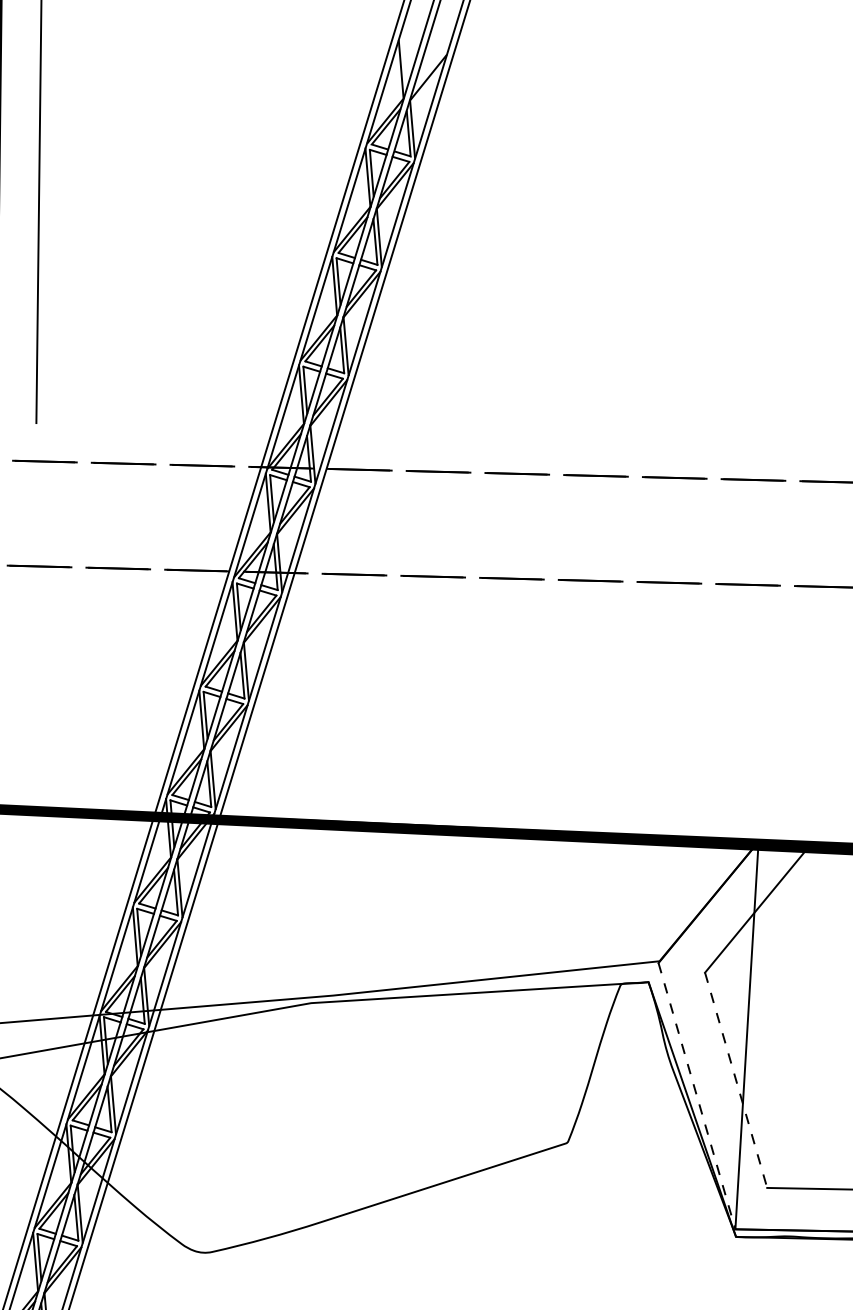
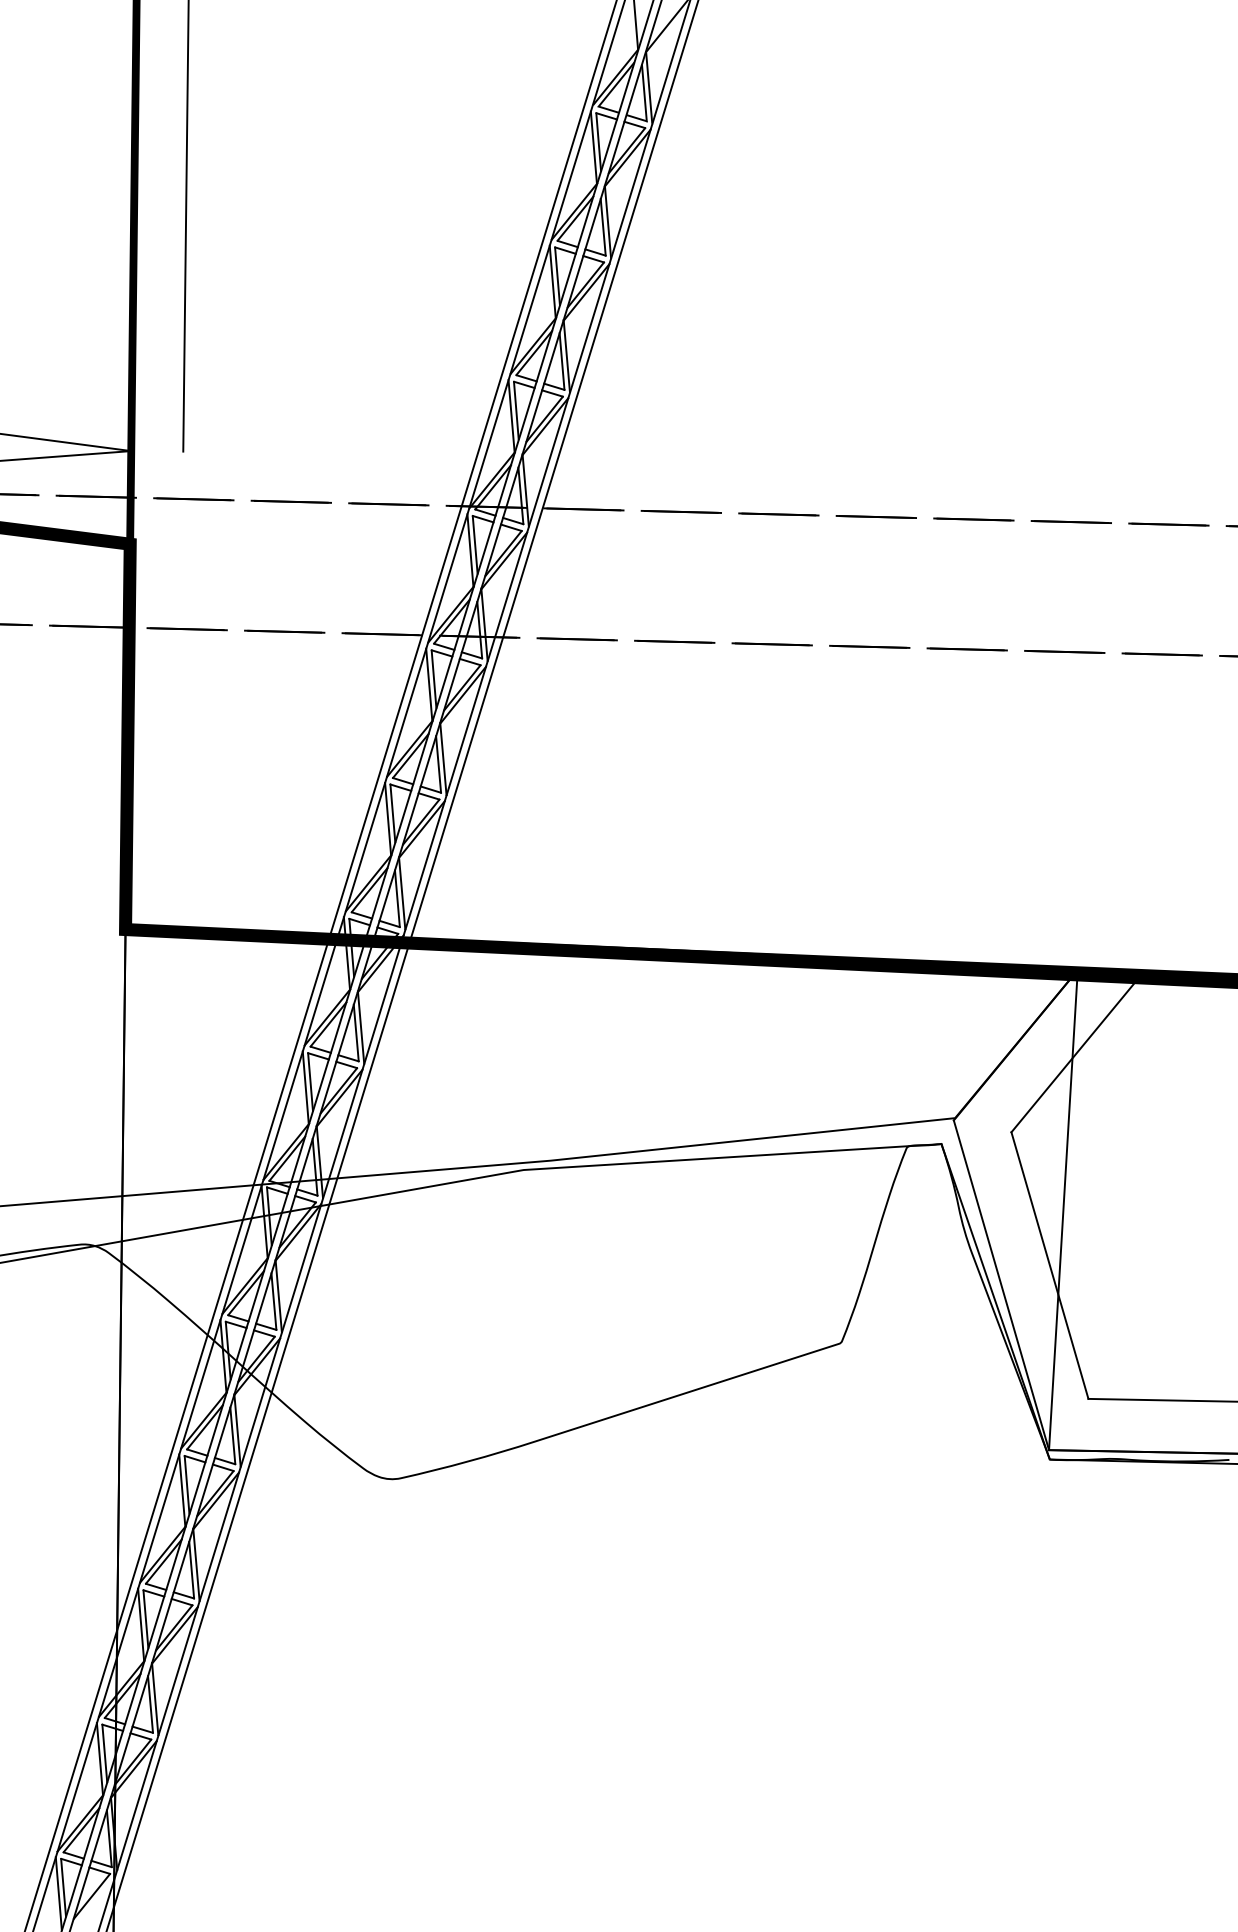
line: (735, 1080) -> (1049, 1265), dashed -> solid
line: (697, 1096) -> (1001, 1285), dashed -> solid

